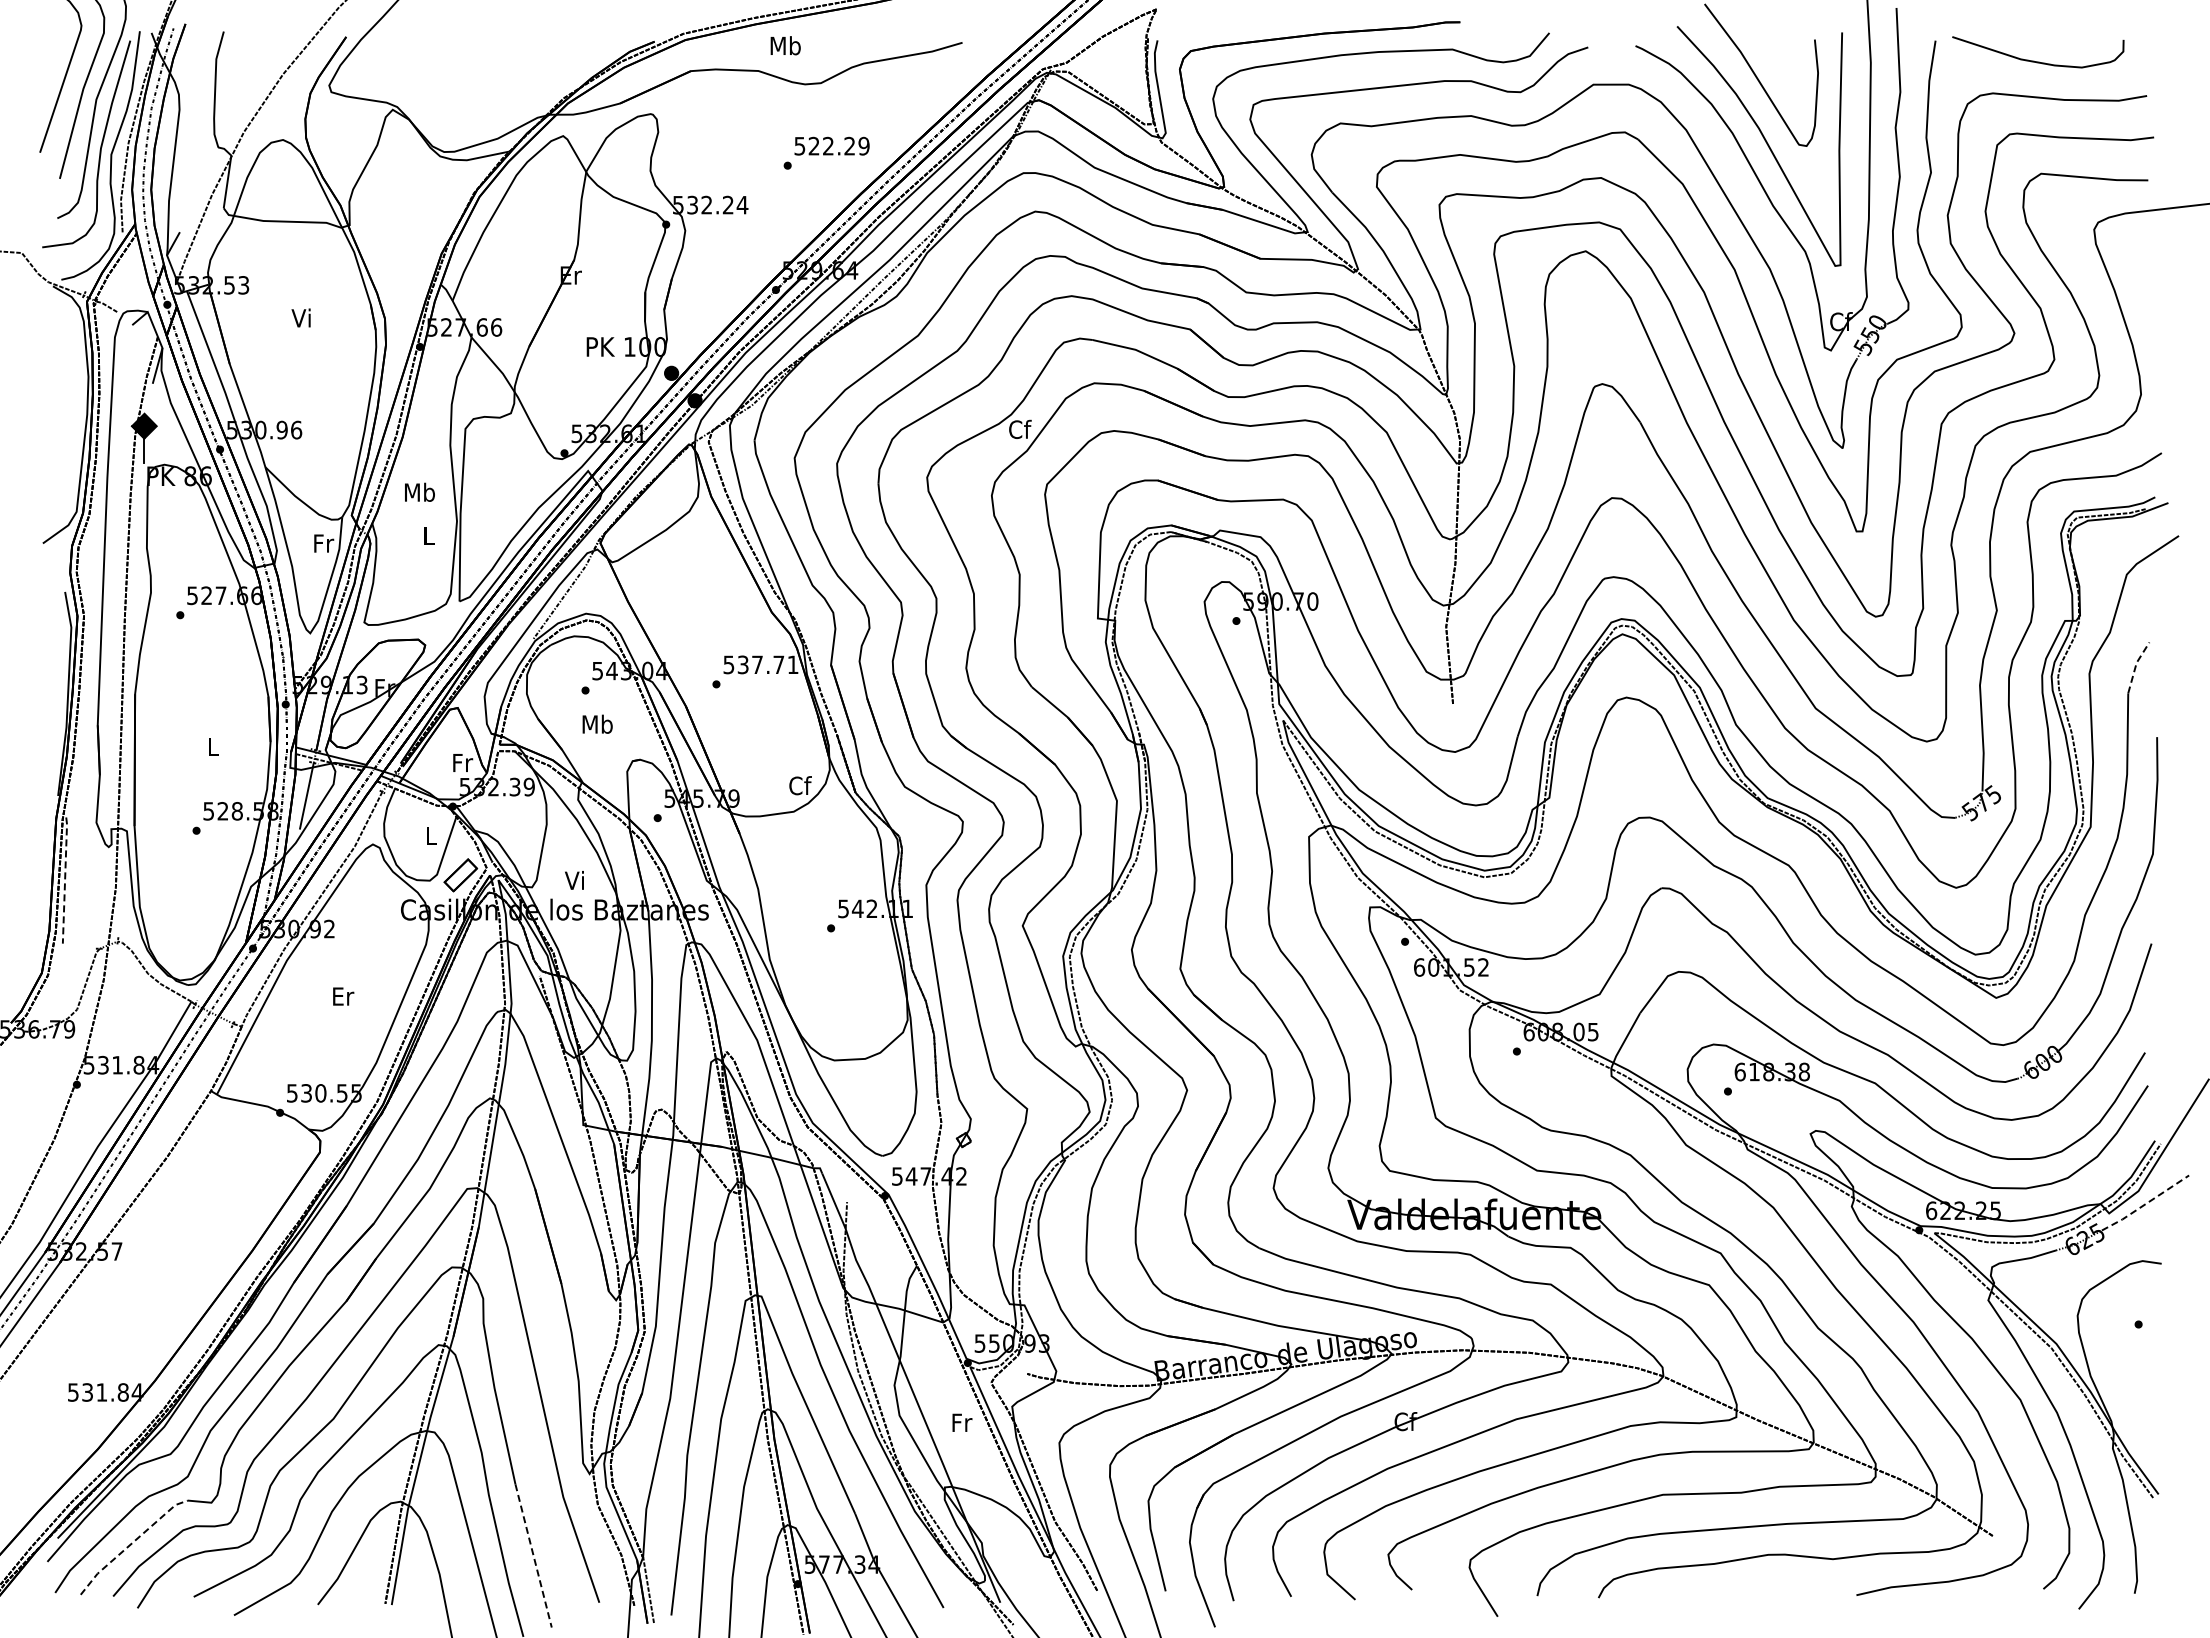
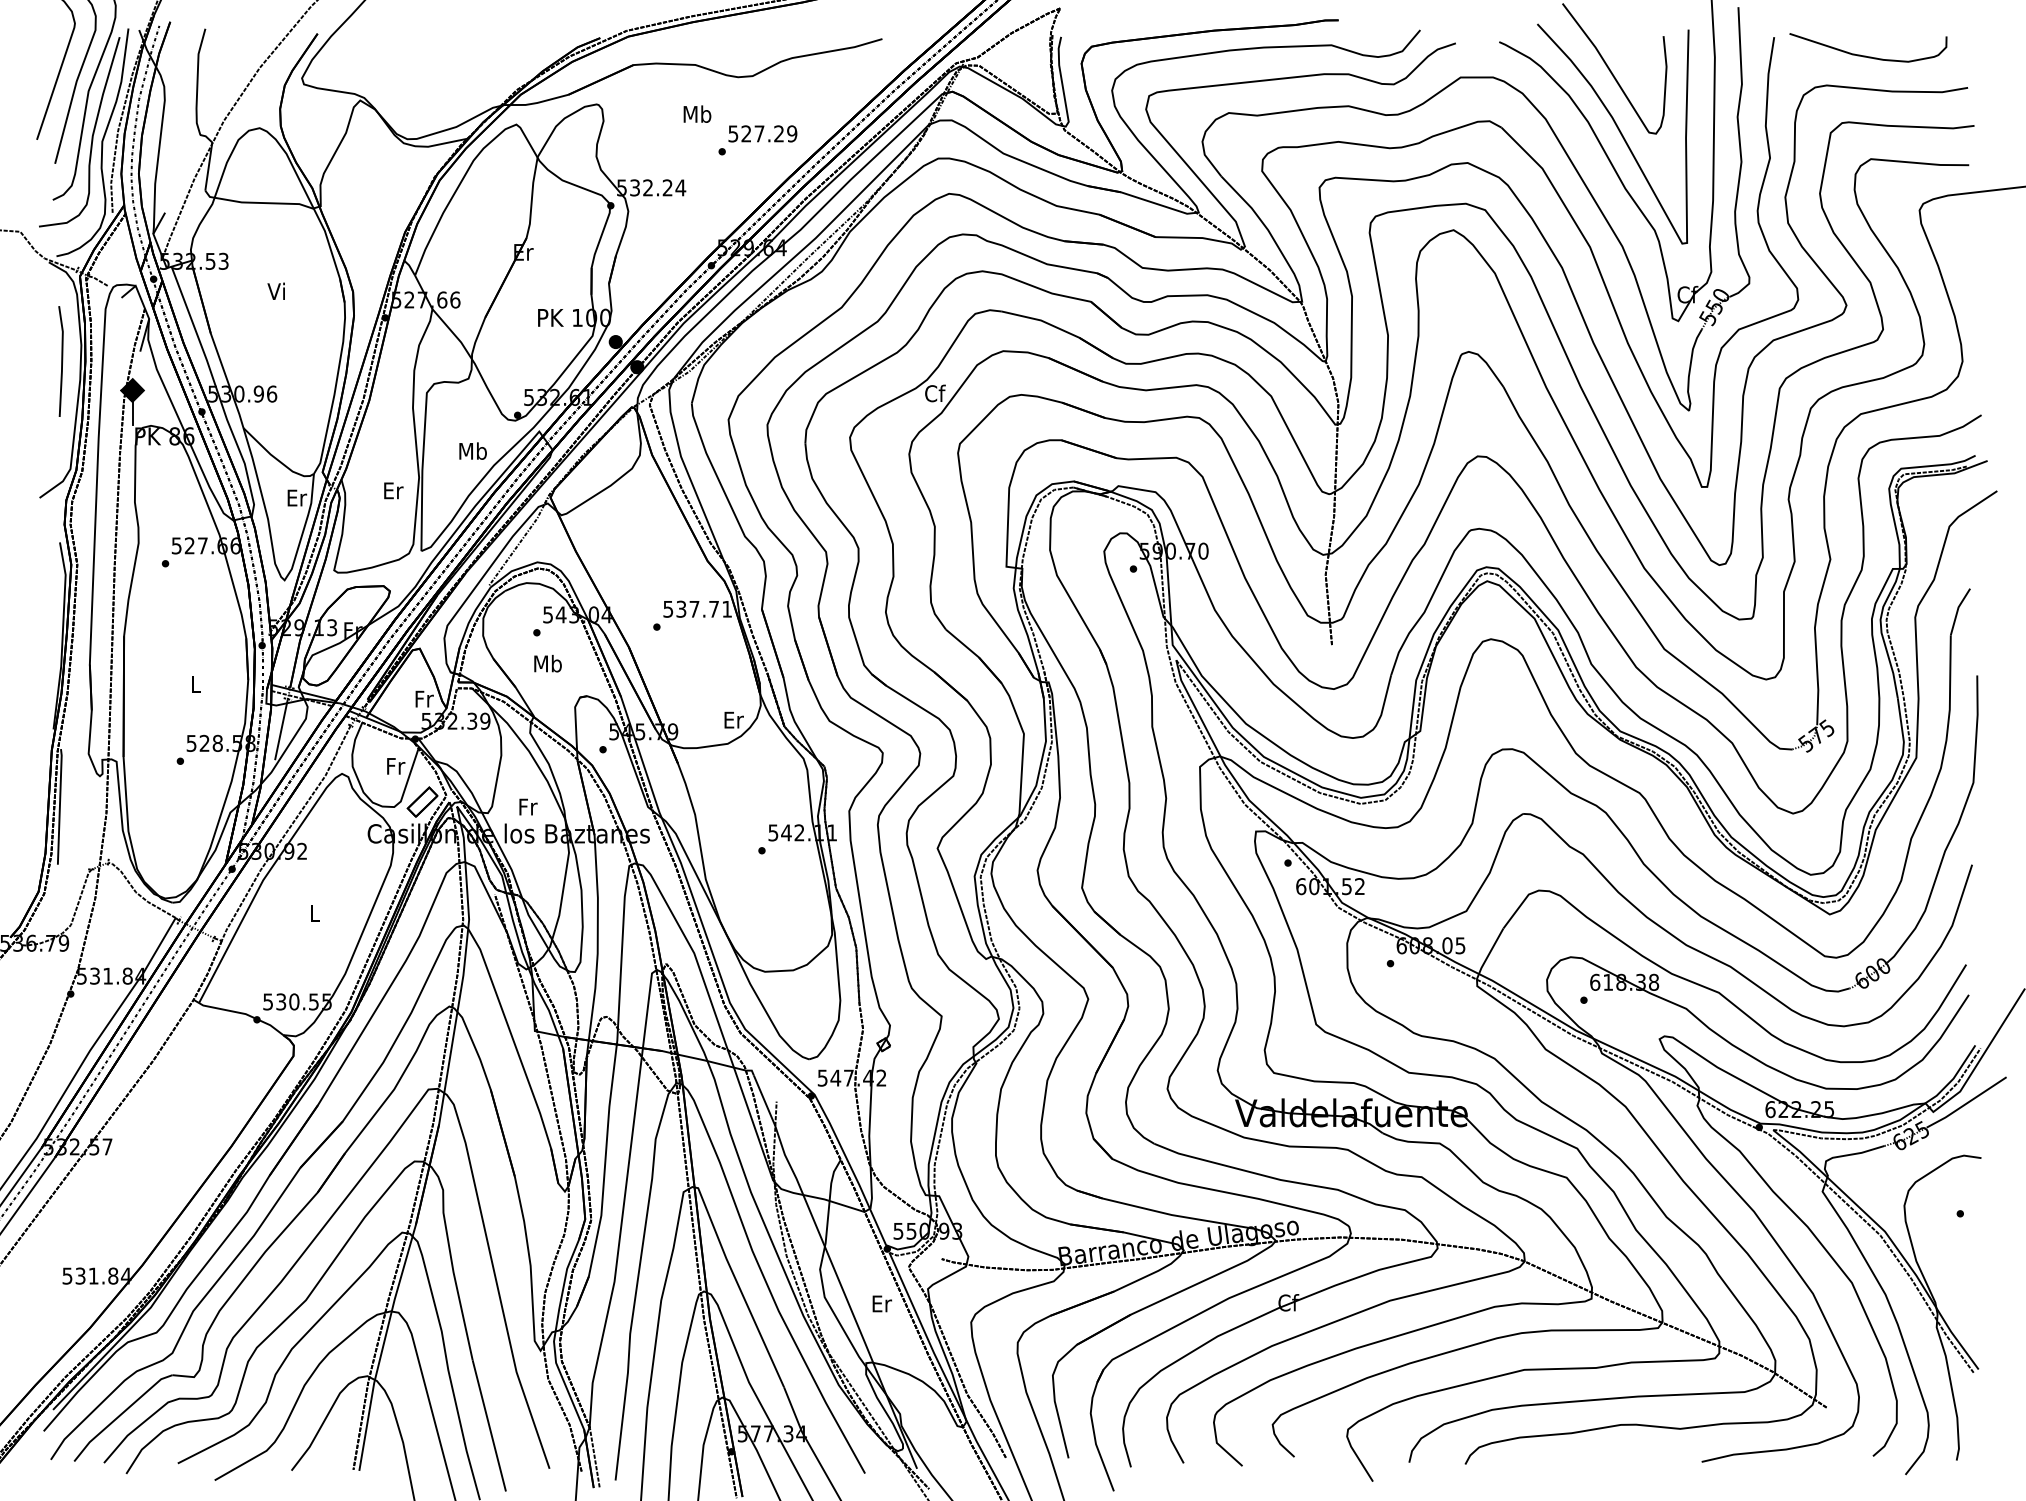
text: (785, 45) -> (697, 113), moved
text: (828, 145) -> (759, 133), 522.29 -> 527.29
line: (66, 394) -> (61, 361), added
text: (419, 491) -> (472, 450), moved
text: (429, 535) -> (393, 490), L -> Er
text: (323, 543) -> (296, 498), Fr -> Er
line: (2135, 665) -> (1957, 609), dashed -> solid
text: (800, 785) -> (733, 719), Cf -> Er
text: (431, 836) -> (395, 766), L -> Fr
line: (65, 880) -> (60, 806), dashed -> solid
text: (575, 880) -> (527, 806), Vi -> Fr
text: (343, 996) -> (315, 913), Er -> L
line: (2145, 1204) -> (1966, 1103), dashed -> solid
text: (962, 1422) -> (882, 1303), Fr -> Er
line: (131, 1543) -> (120, 1414), dashed -> solid
line: (533, 1555) -> (489, 1425), dashed -> solid

